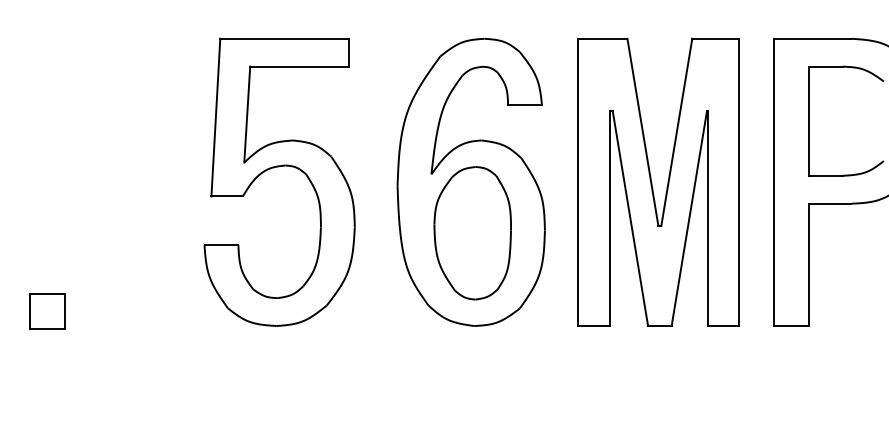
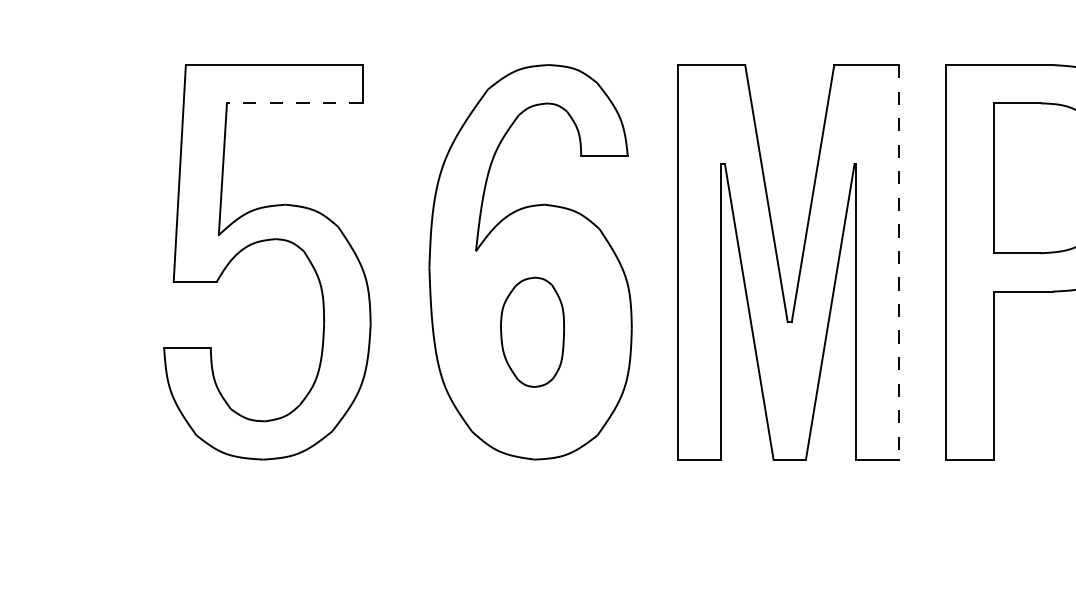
line: (299, 66) -> (294, 103), solid -> dashed
line: (739, 182) -> (899, 262), solid -> dashed
part: (472, 233) -> (532, 332), size x0.6

